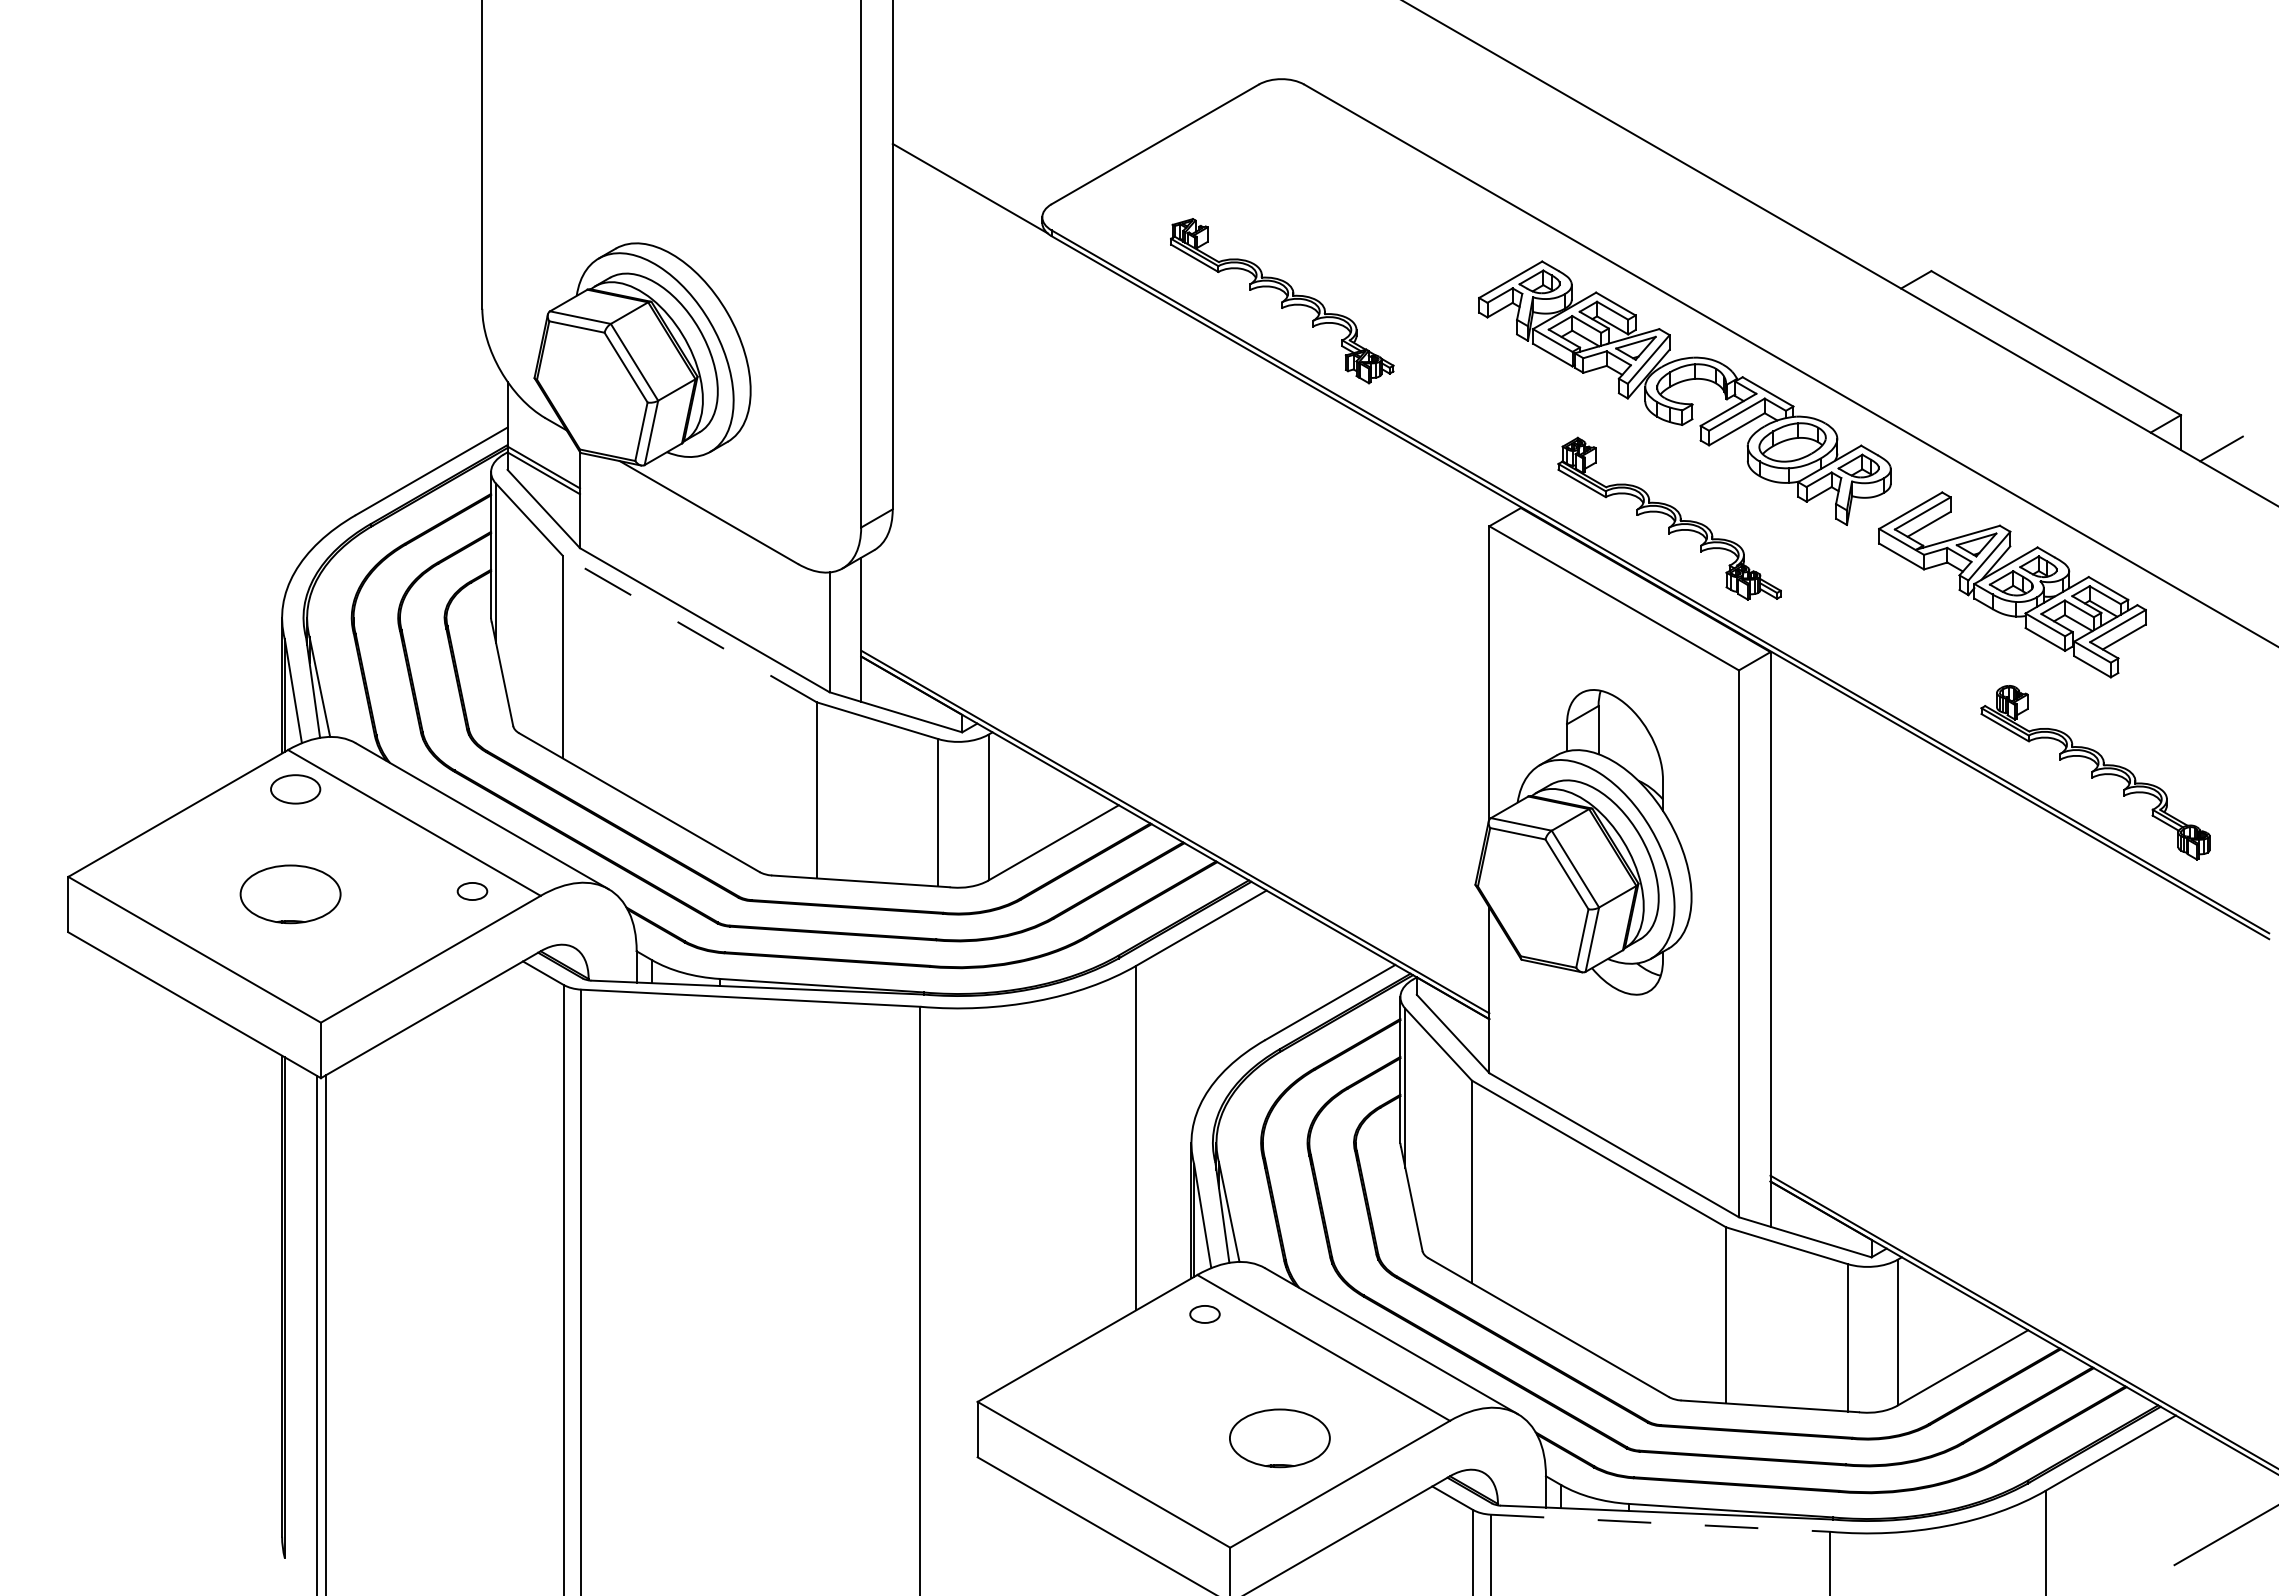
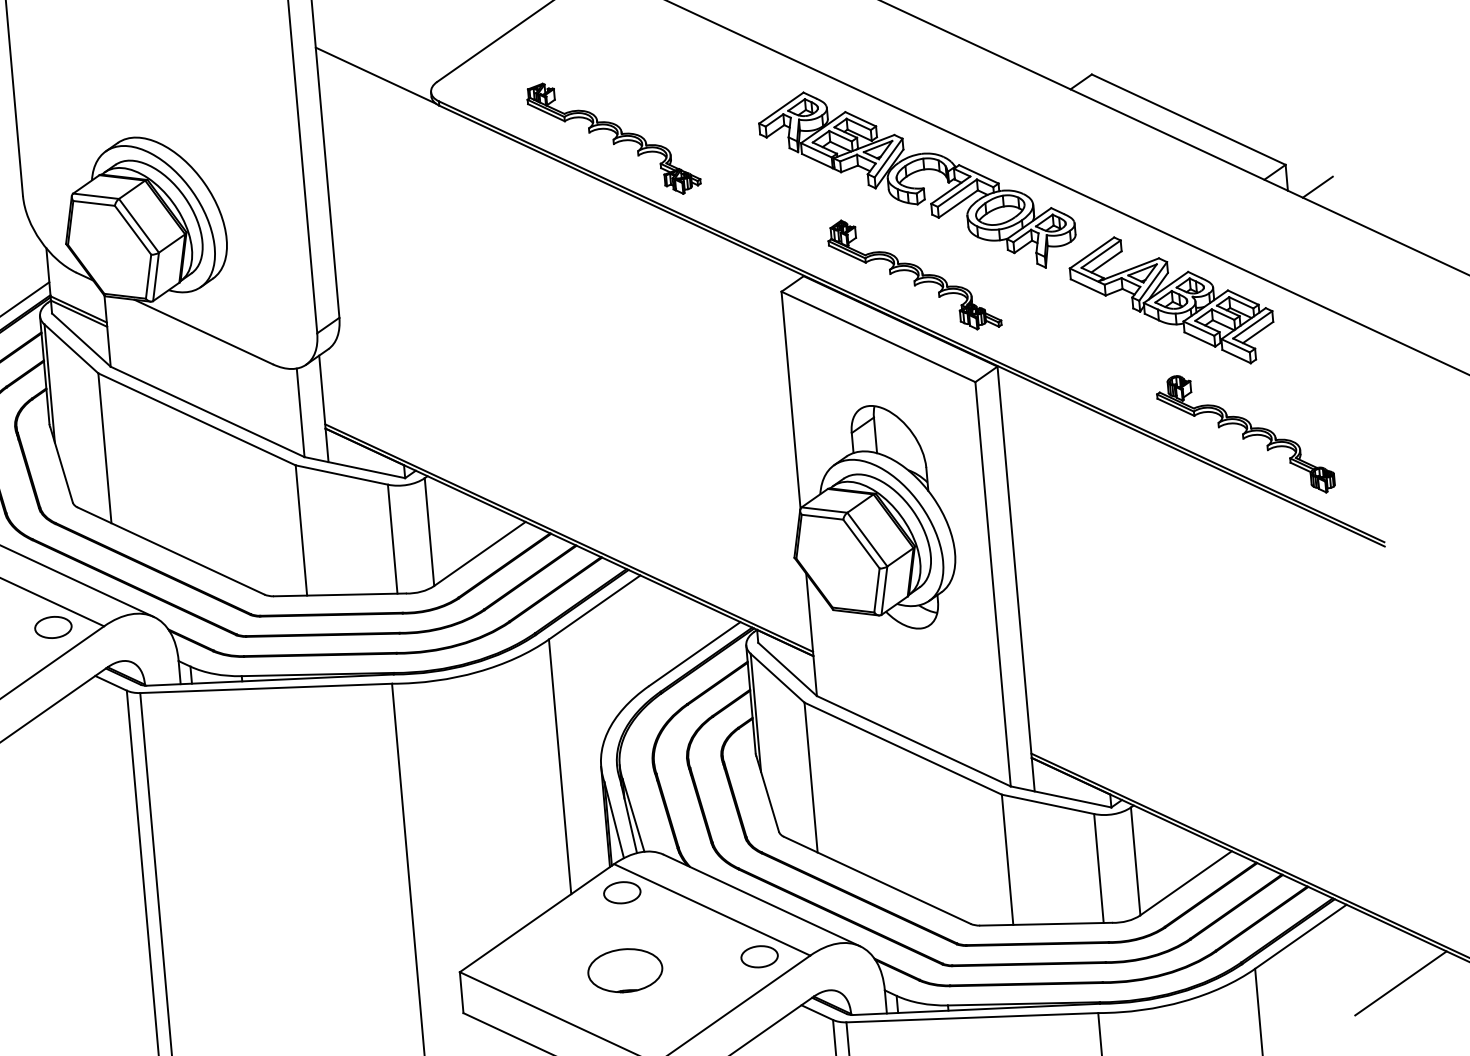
line: (689, 628) -> (196, 419), dashed -> solid
part: (472, 891) -> (53, 627), size x1.67
part: (1204, 1314) -> (621, 892), size x1.67
part: (1381, 1416) -> (759, 956), added
part: (1279, 1438) -> (625, 970), moved
line: (1660, 1523) -> (972, 1017), dashed -> solid

